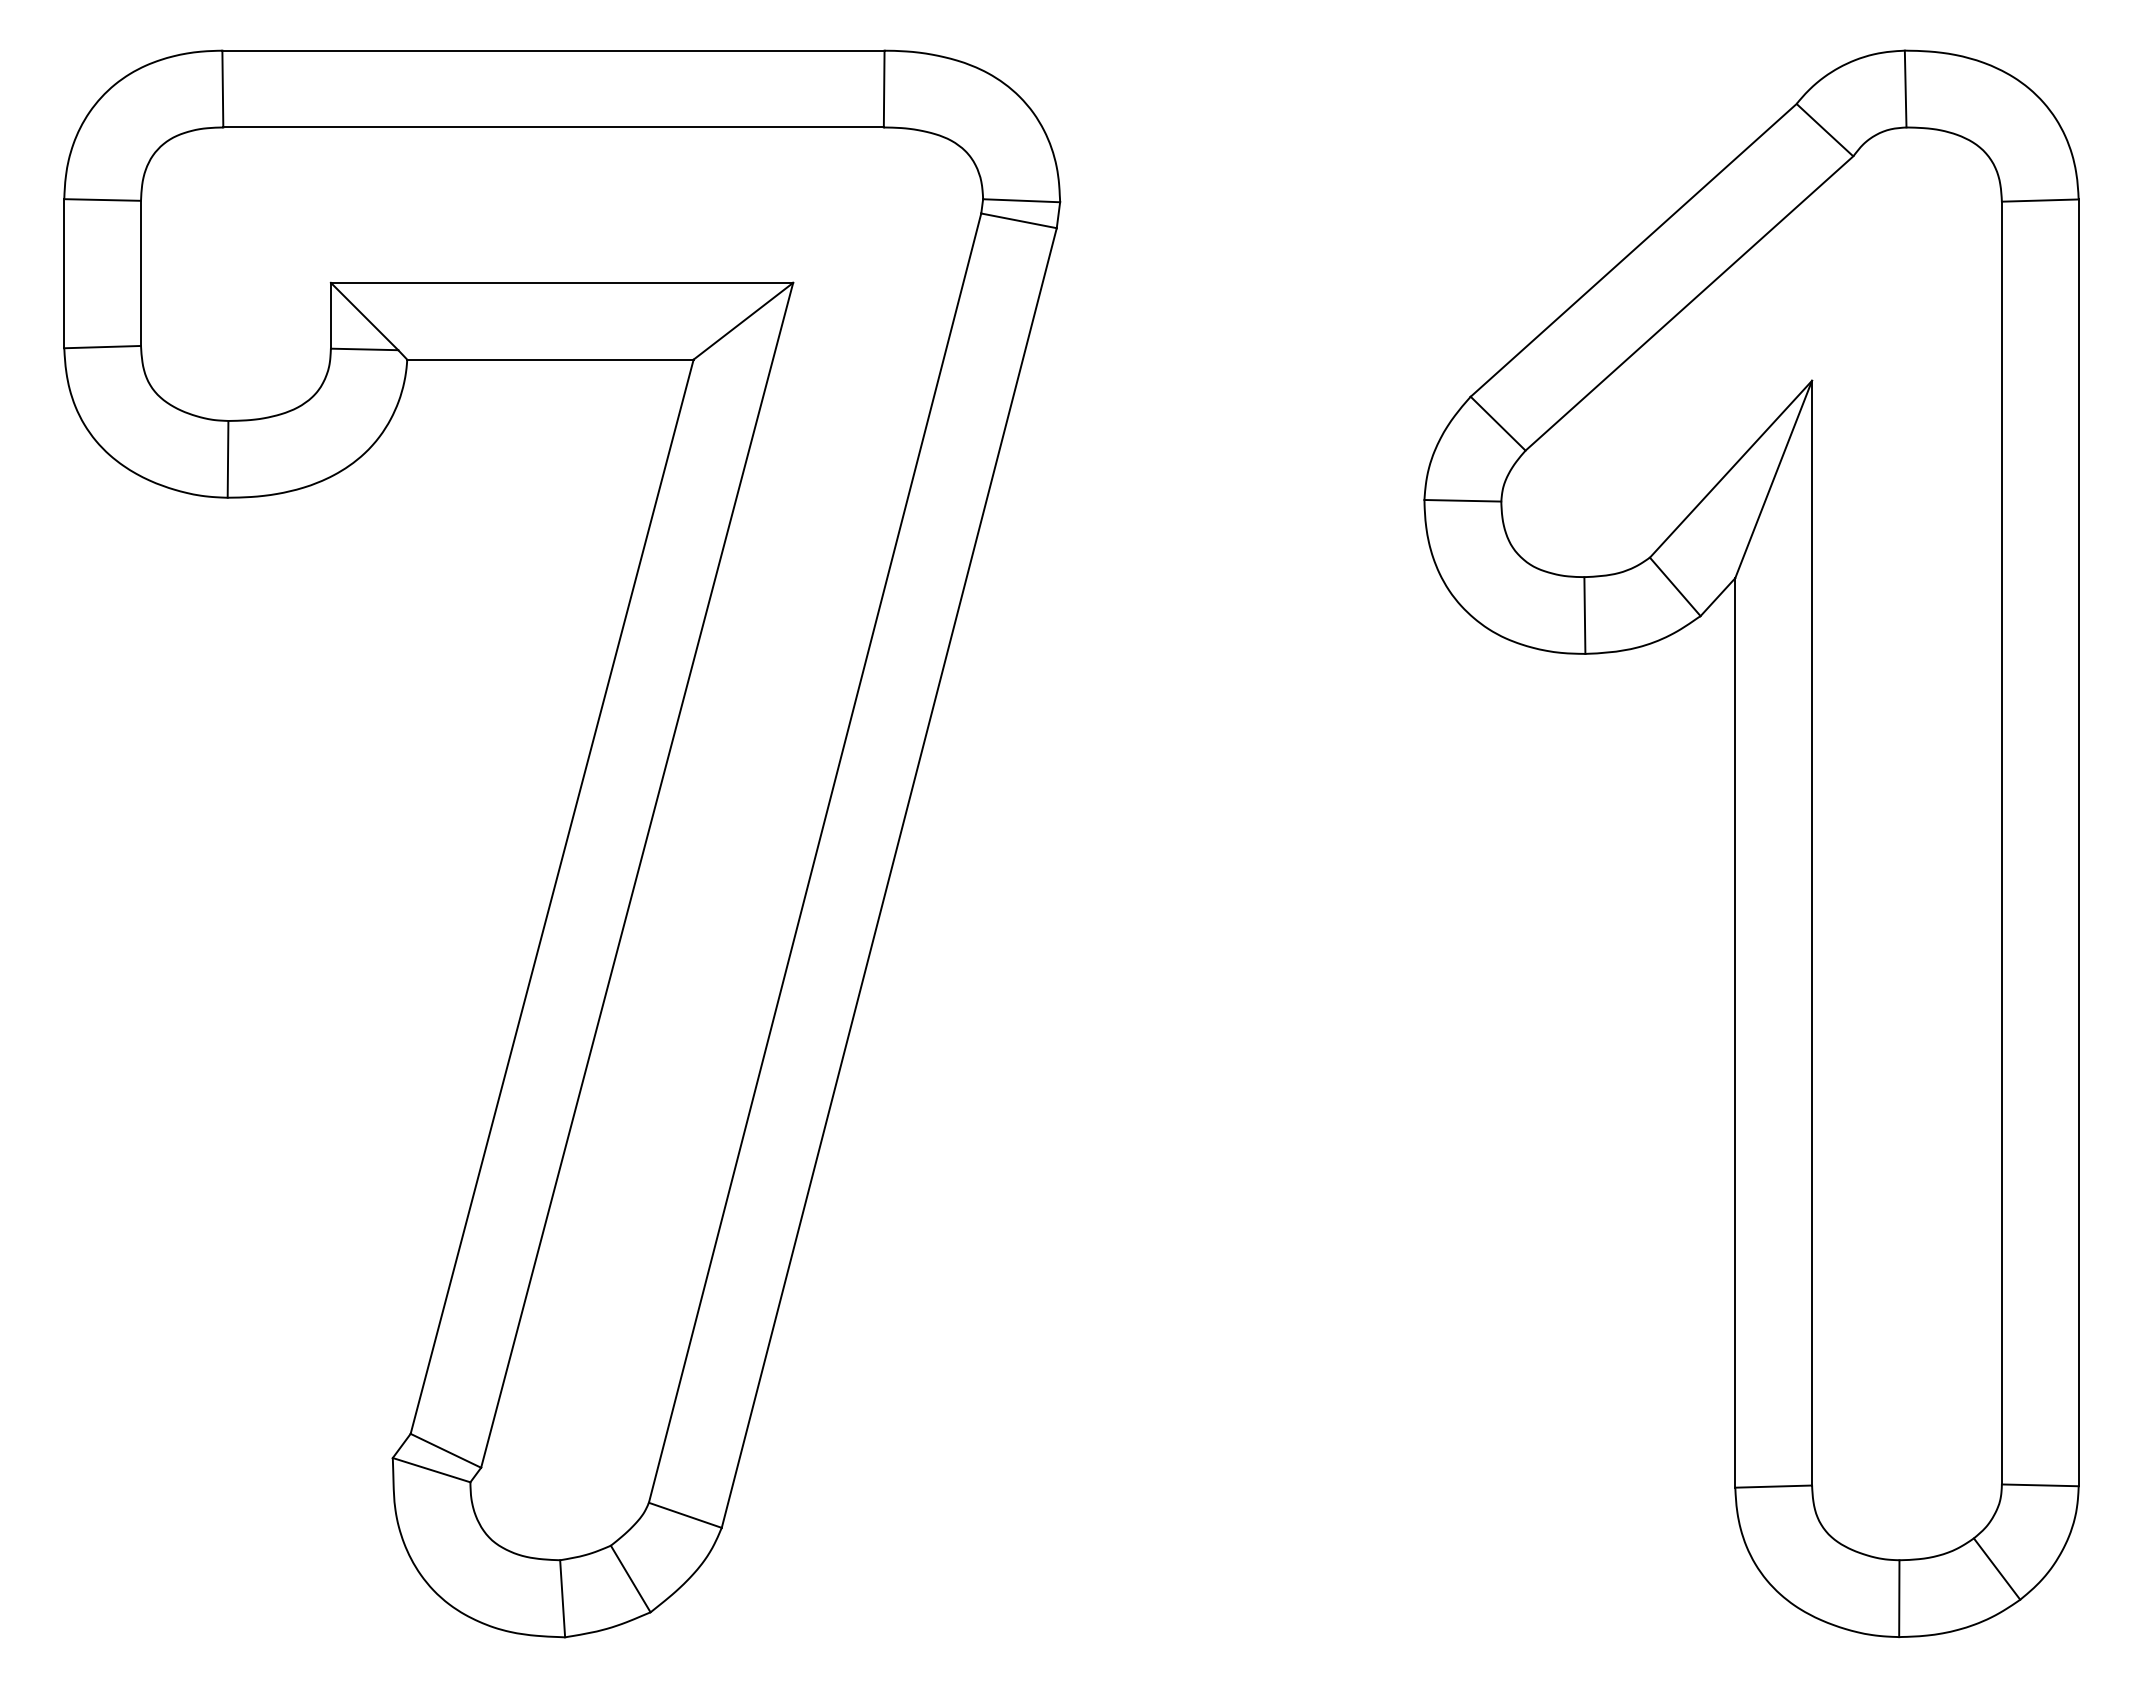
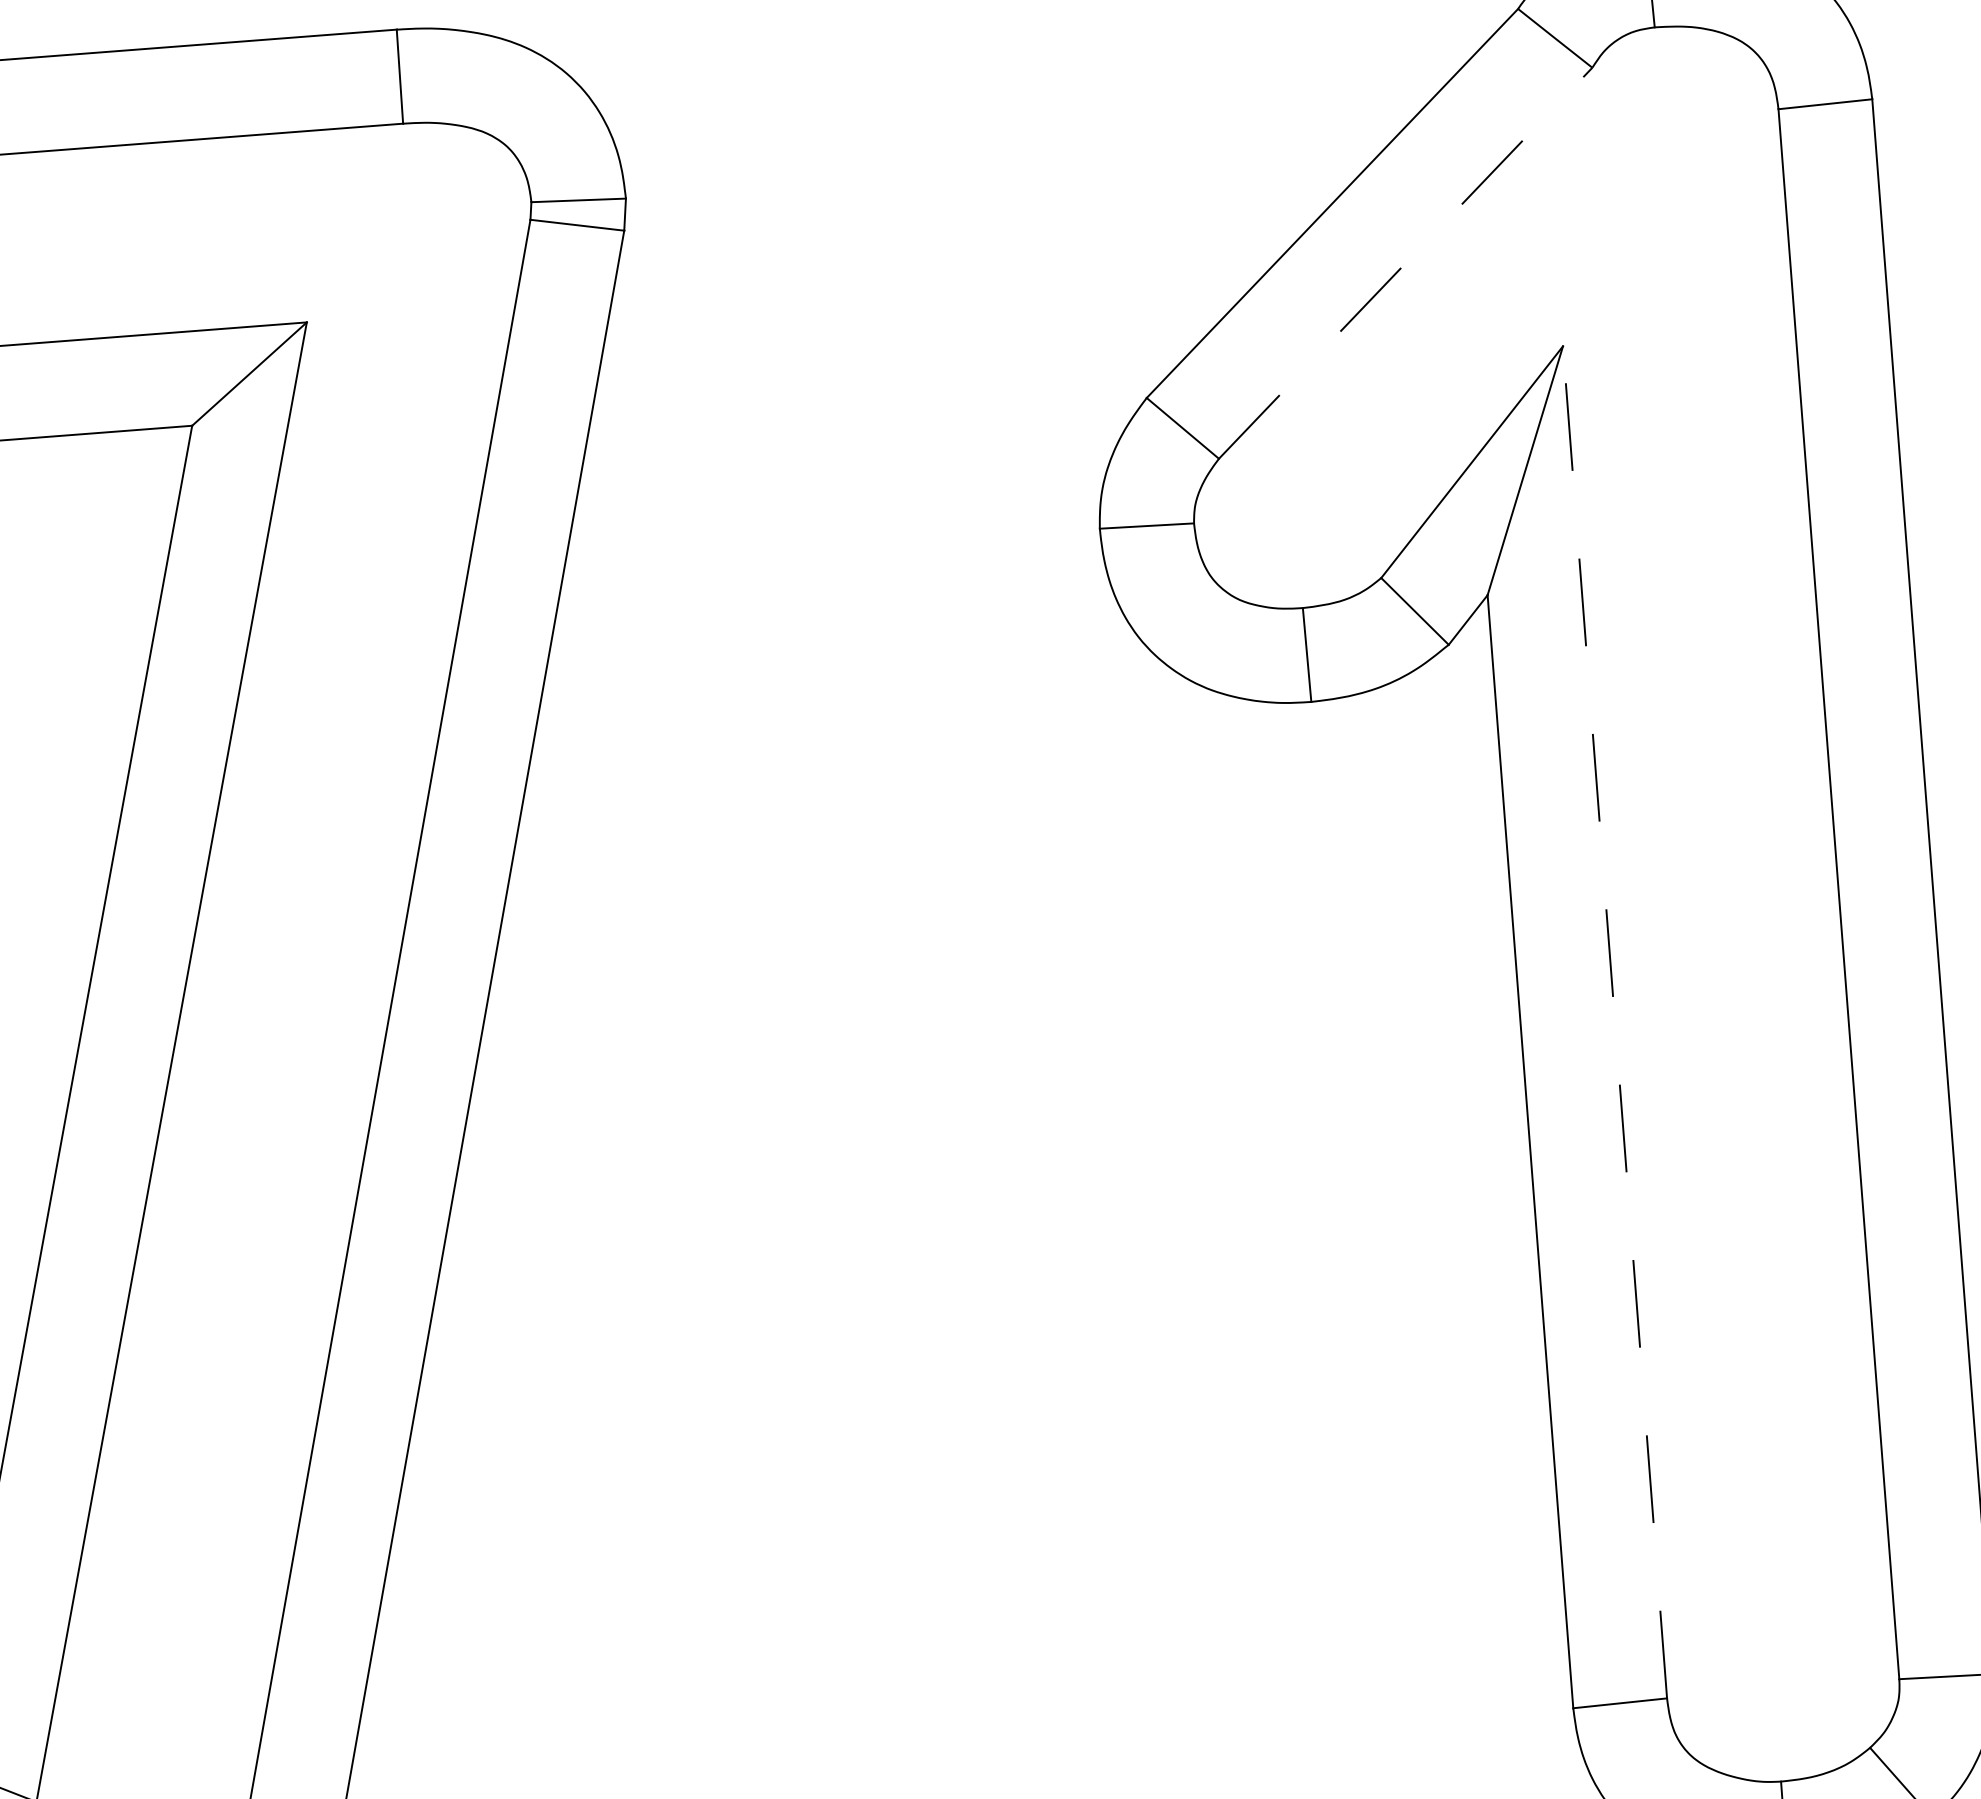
line: (1689, 303) -> (1405, 263), solid -> dashed
line: (1812, 932) -> (1615, 1021), solid -> dashed

